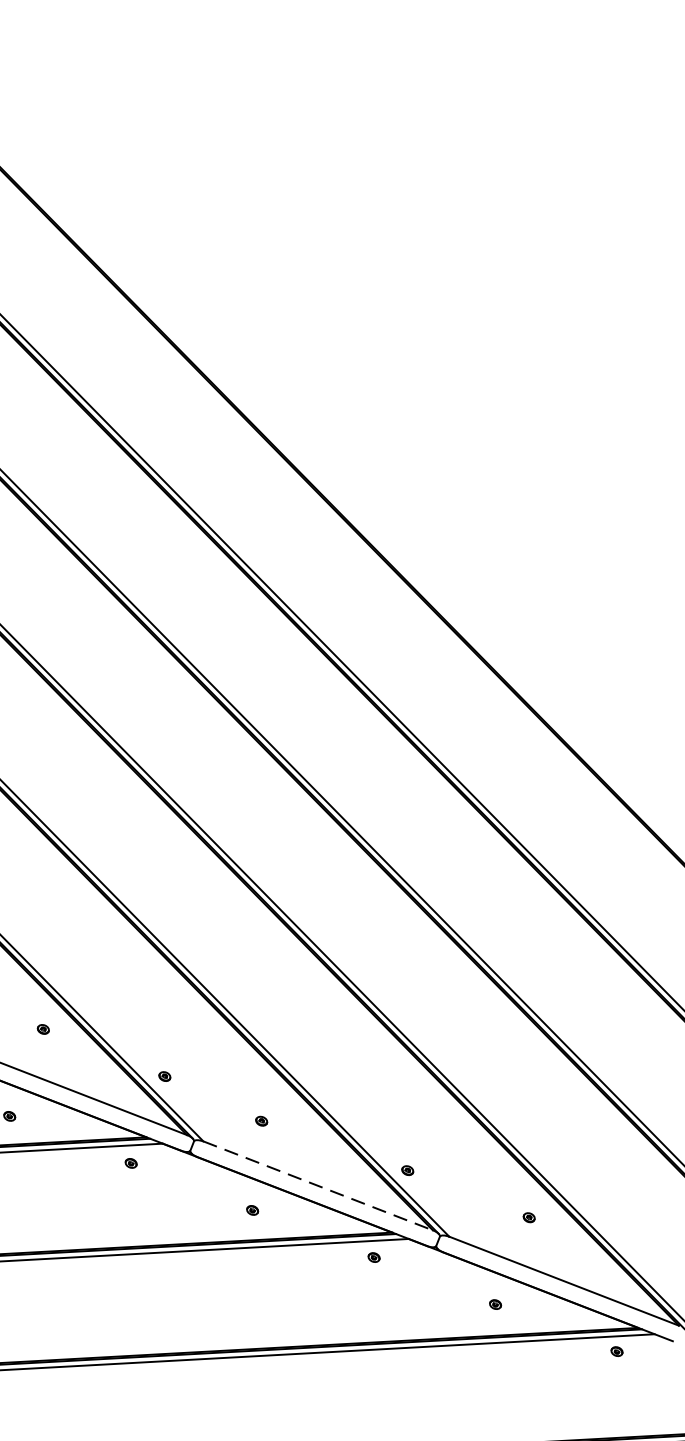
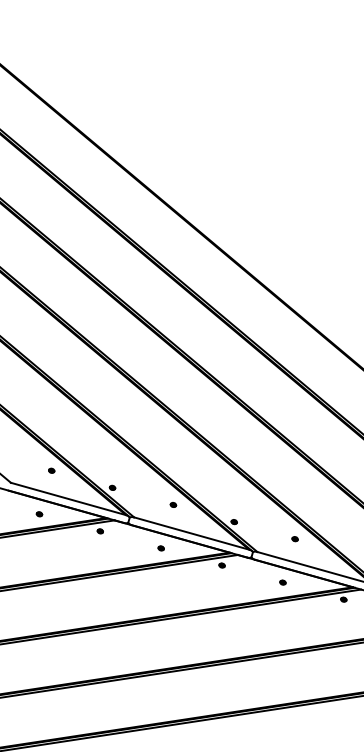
part: (261, 1120) -> (173, 504), moved
line: (317, 1185) -> (191, 533), dashed -> solid

